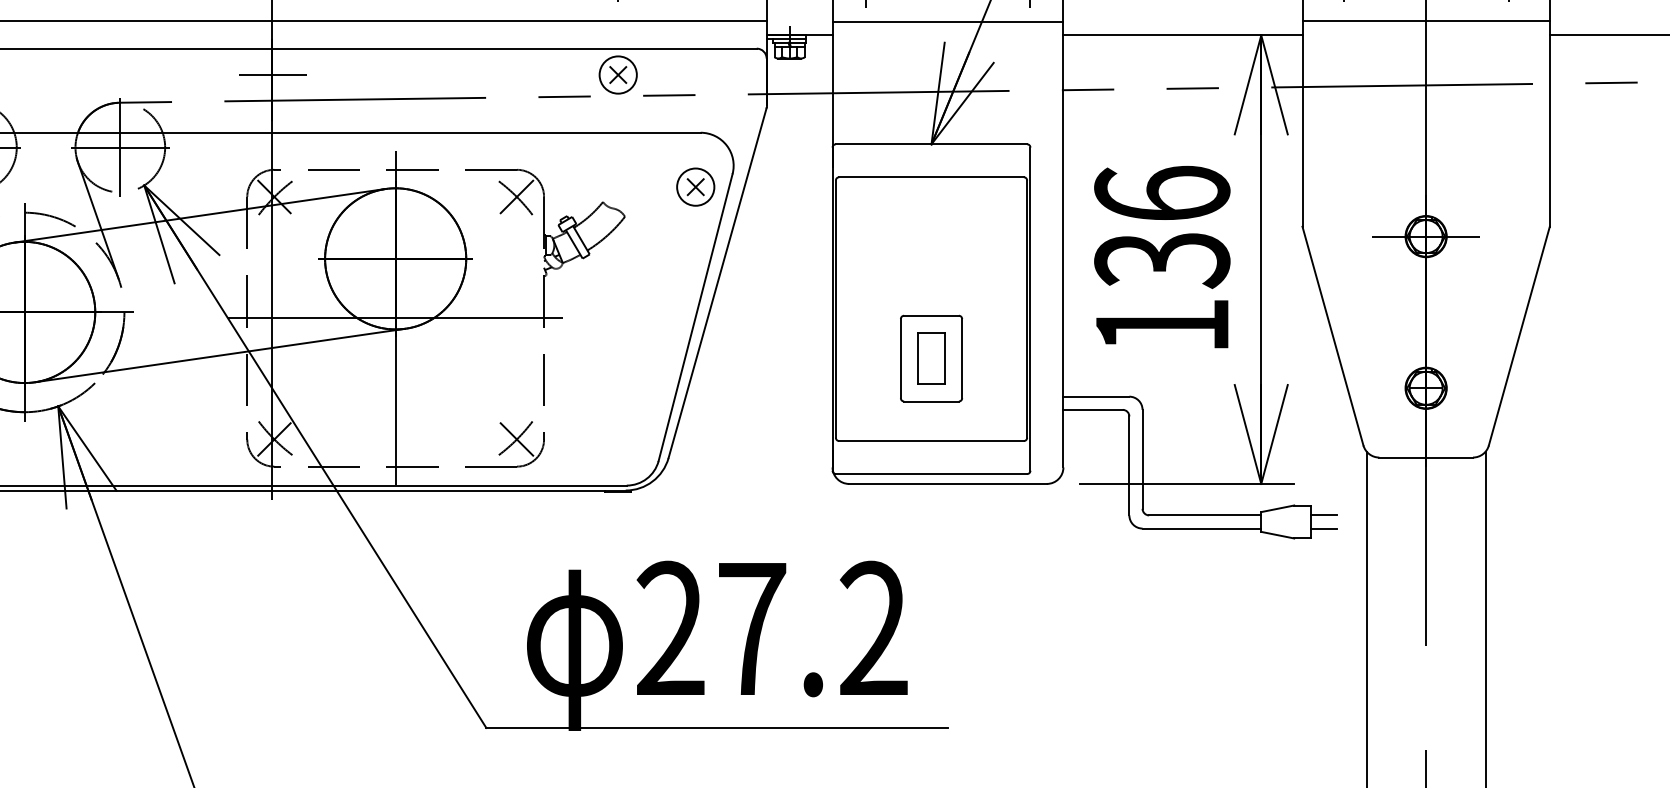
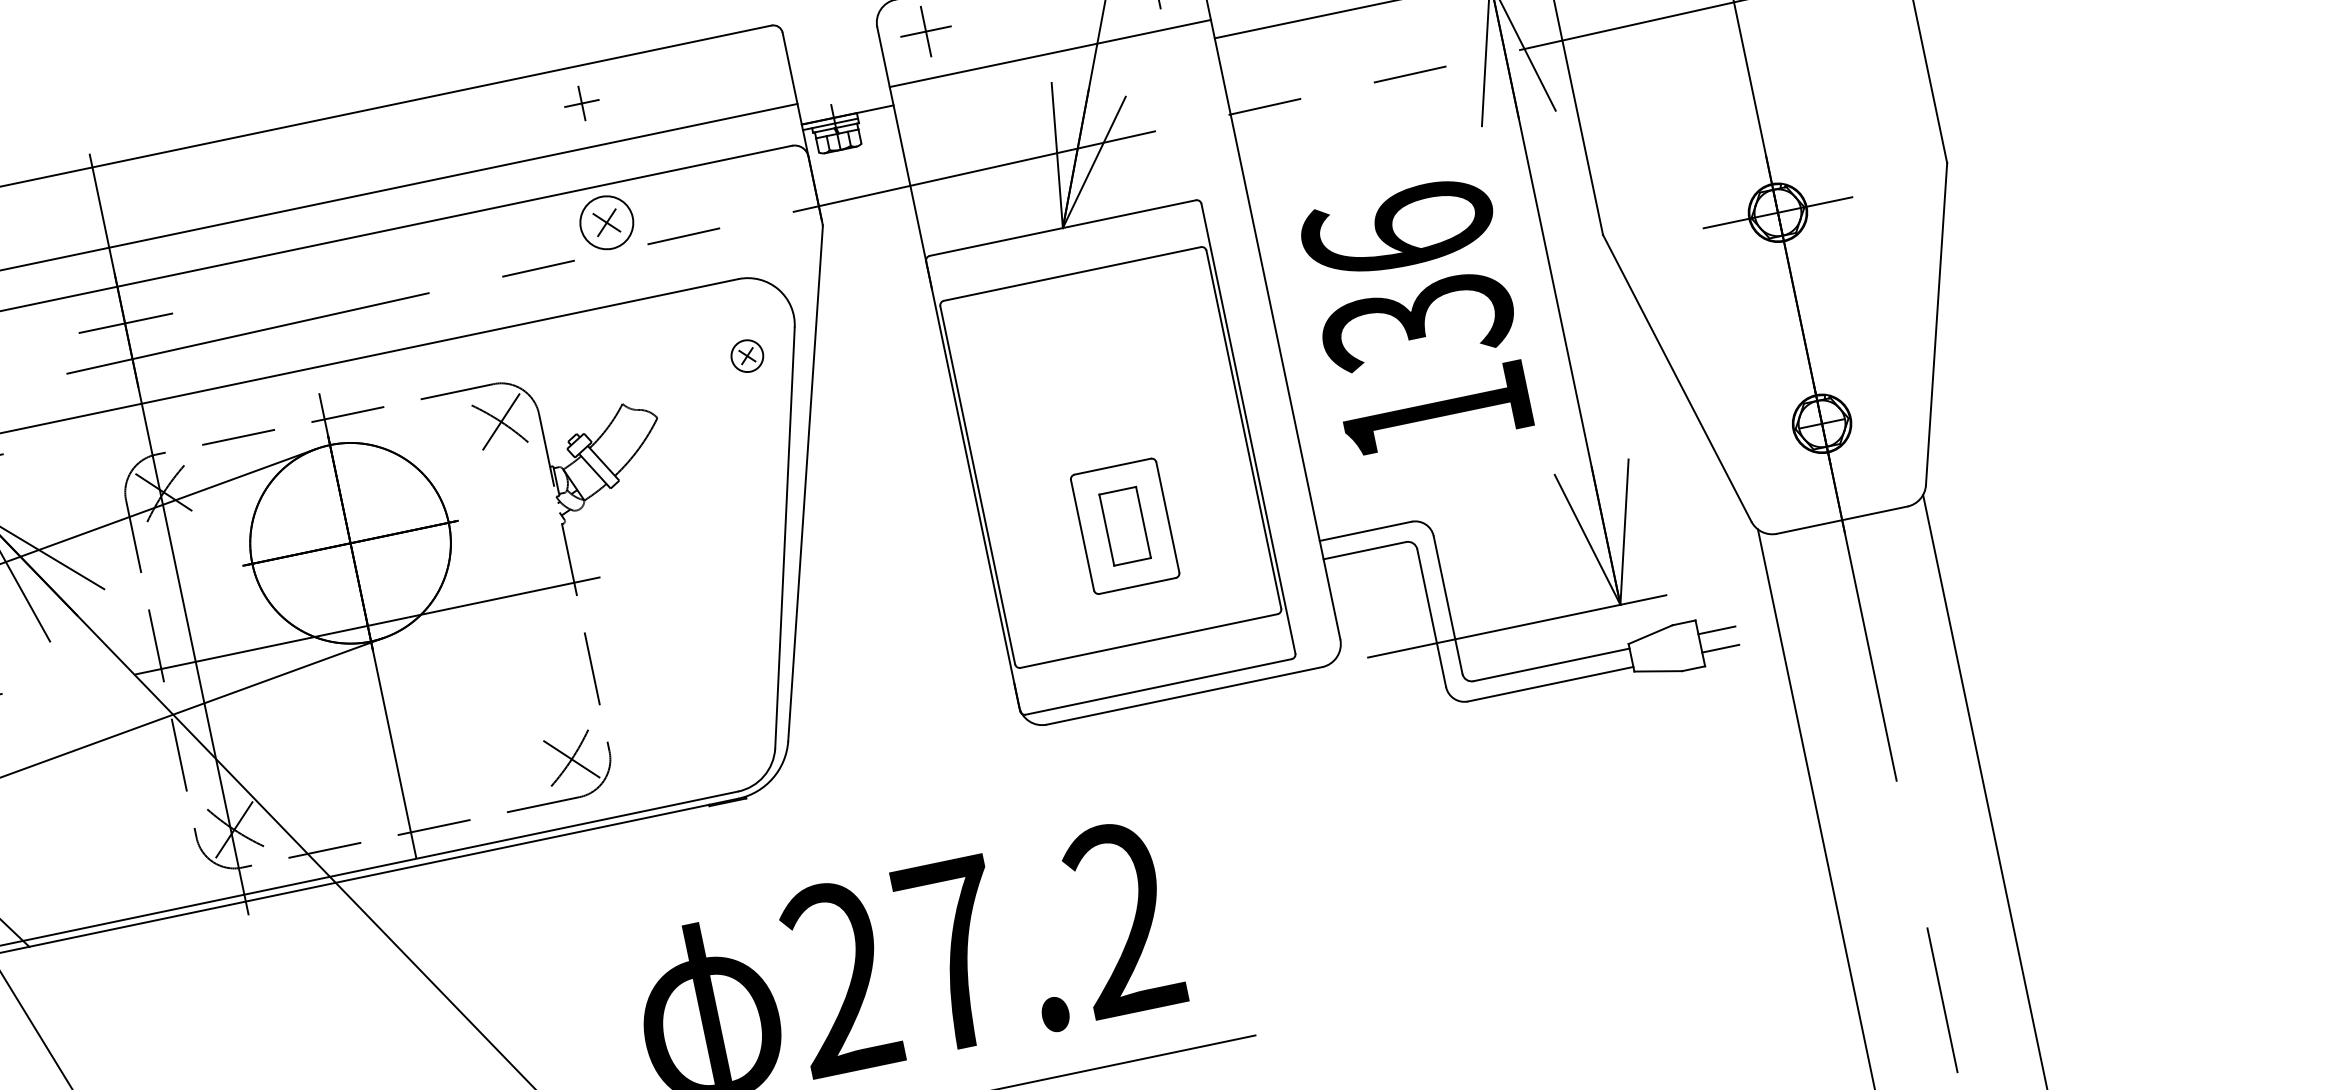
part: (695, 186) -> (746, 355), size x0.6

